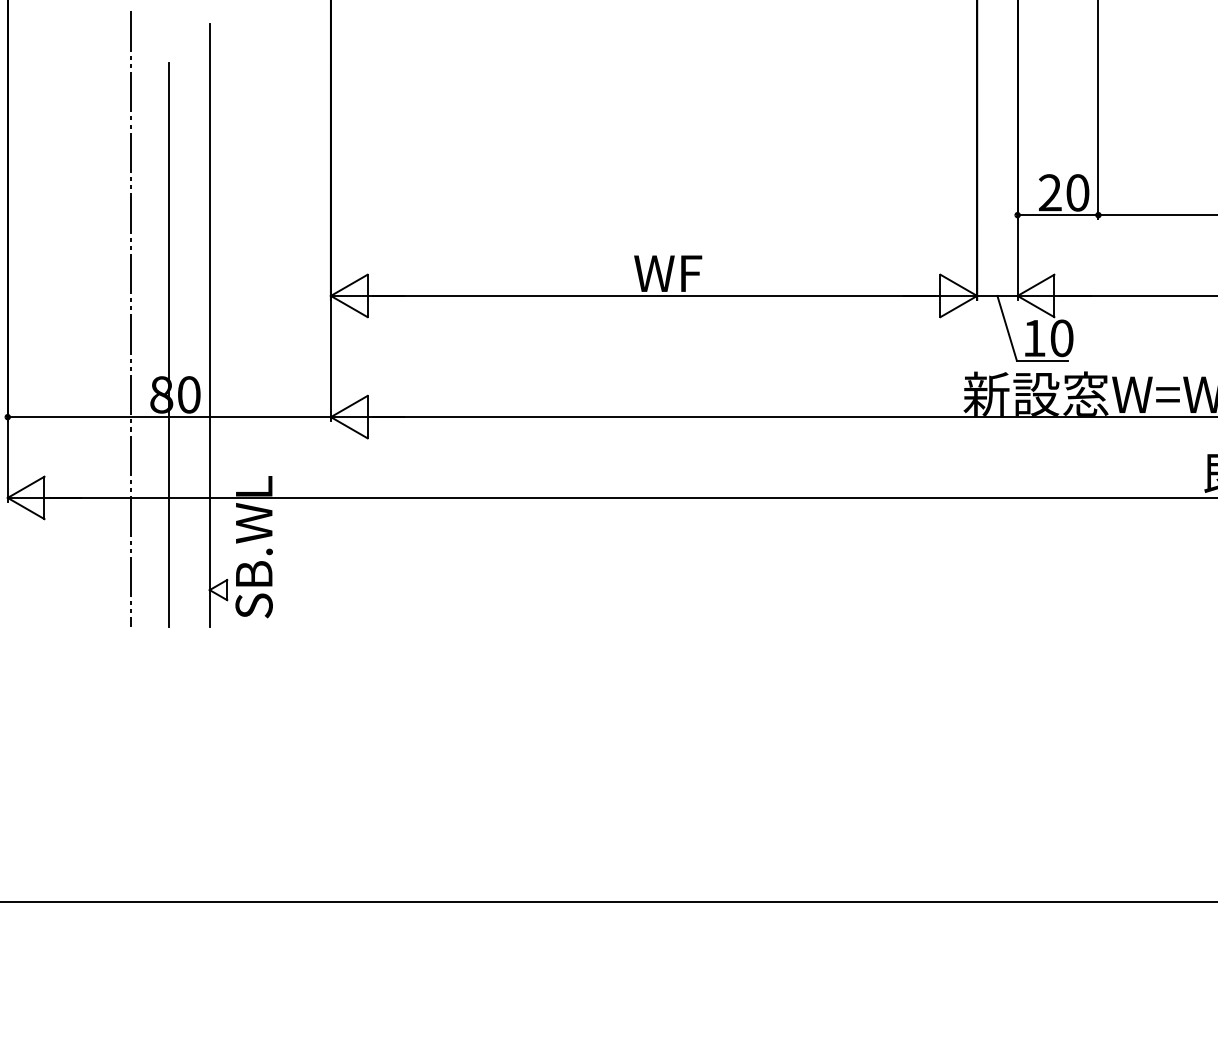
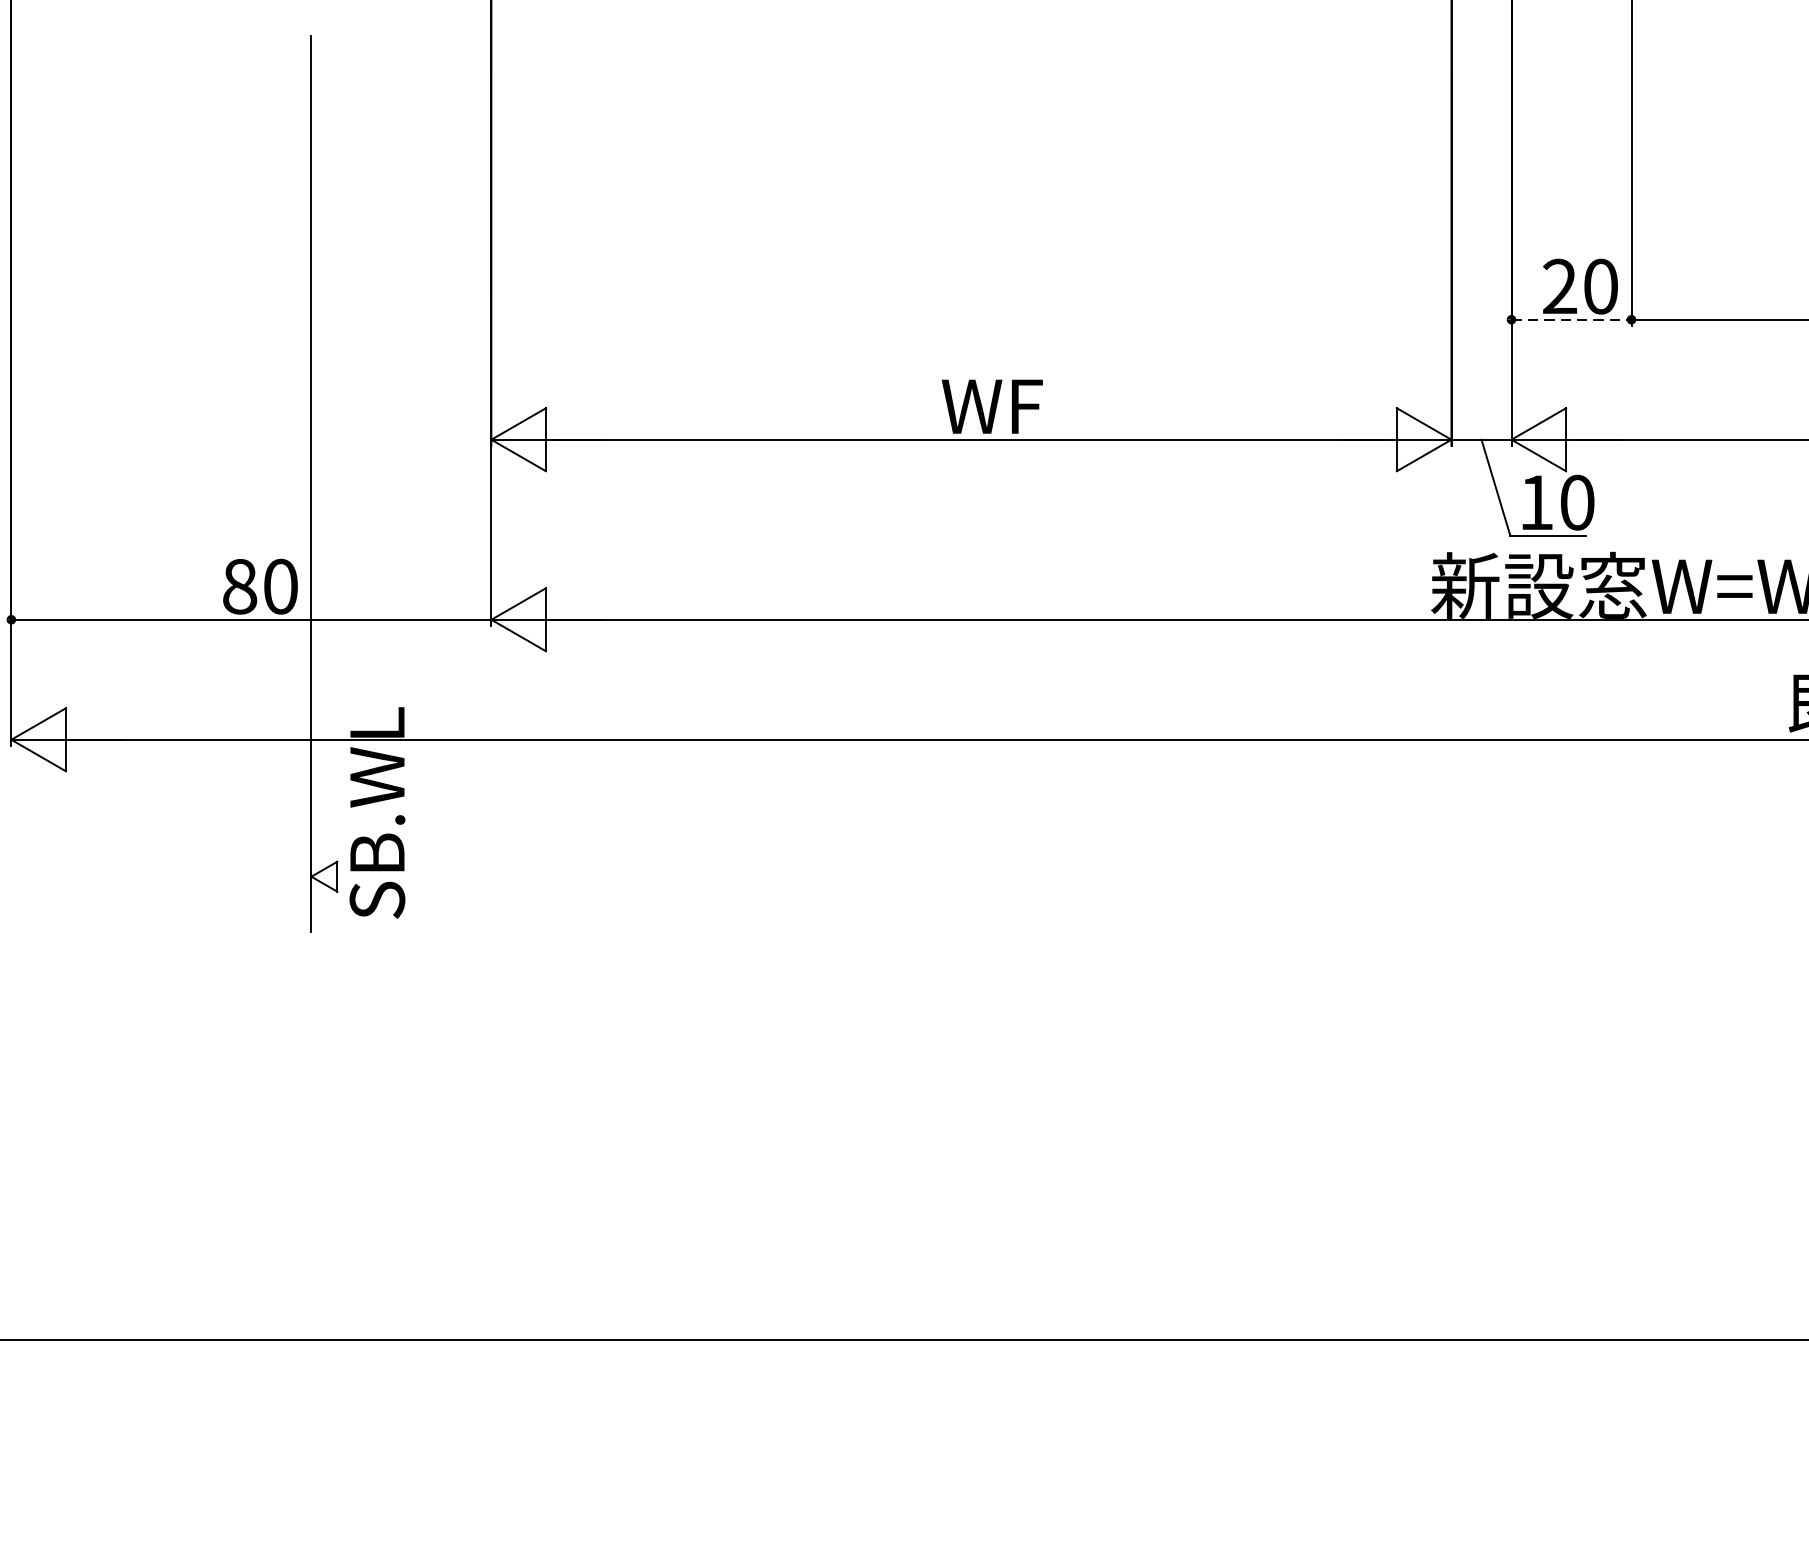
line: (1058, 215) -> (1572, 320), solid -> dashed
line: (130, 319) -> (193, 474), removed
line: (169, 344) -> (251, 511), removed

